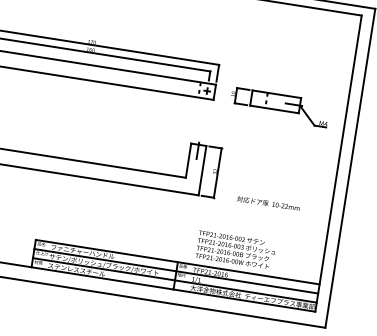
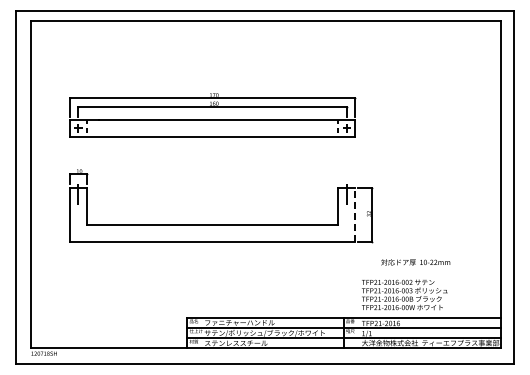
part: (279, 107) -> (427, 133), removed
line: (202, 170) -> (355, 214), solid -> dashed
text: (268, 203) -> (415, 262), moved

